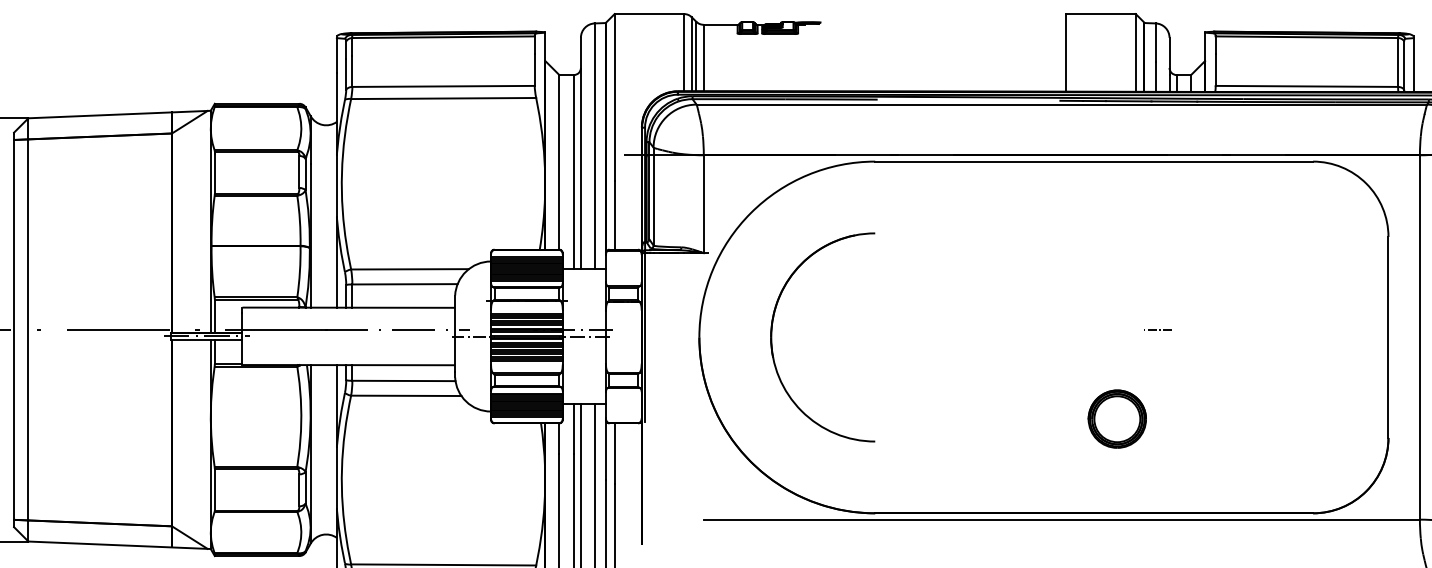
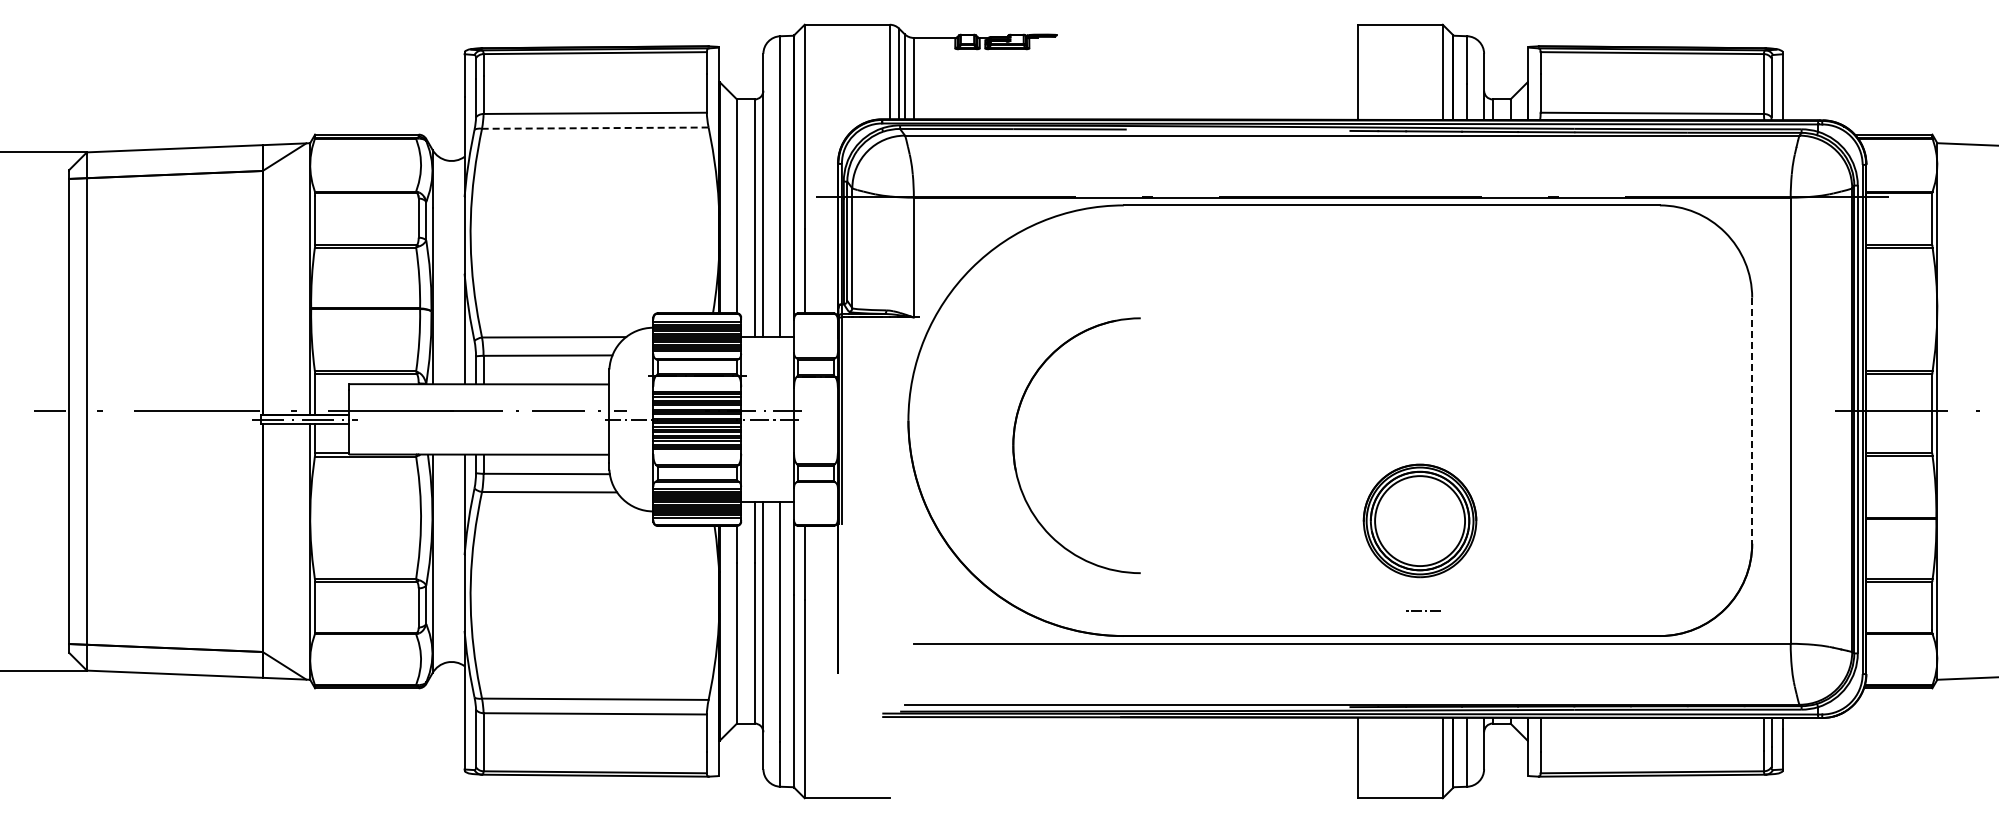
line: (442, 98) -> (594, 128), solid -> dashed
line: (1155, 329) -> (1421, 610), moved
part: (772, 337) -> (1014, 445), moved
line: (1388, 338) -> (1752, 421), solid -> dashed
part: (1117, 418) -> (1420, 520), size x1.6

